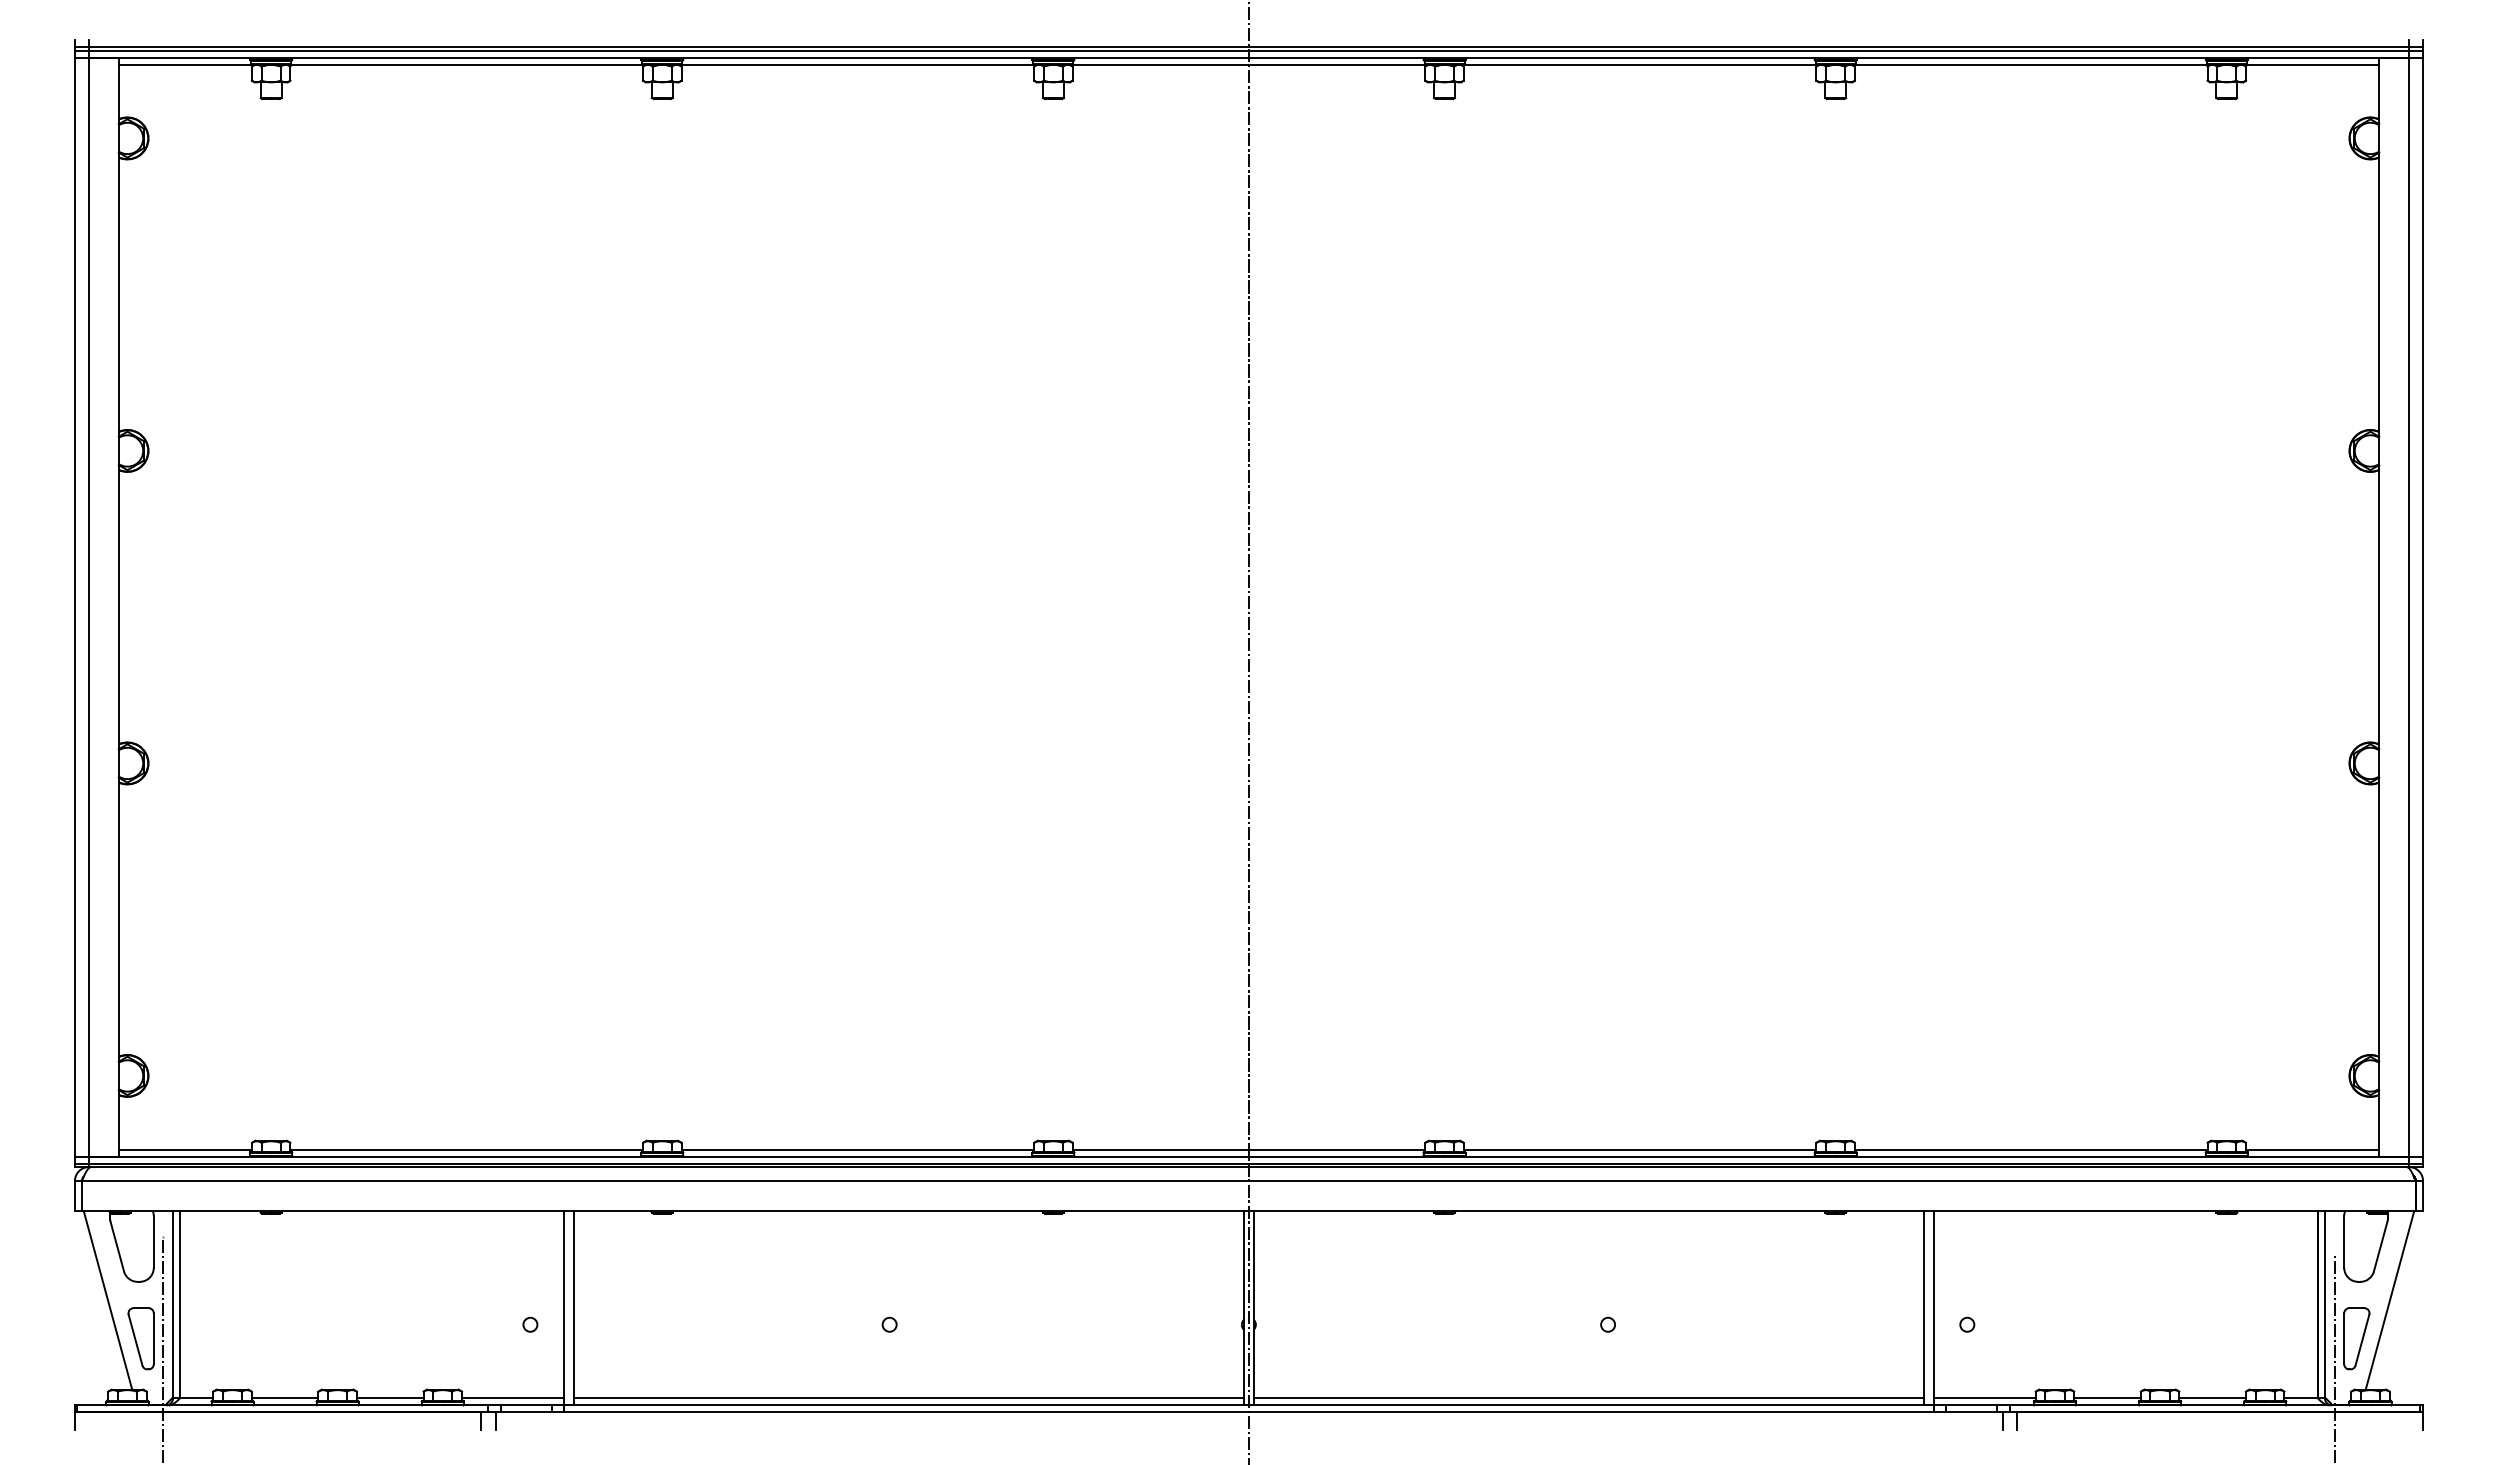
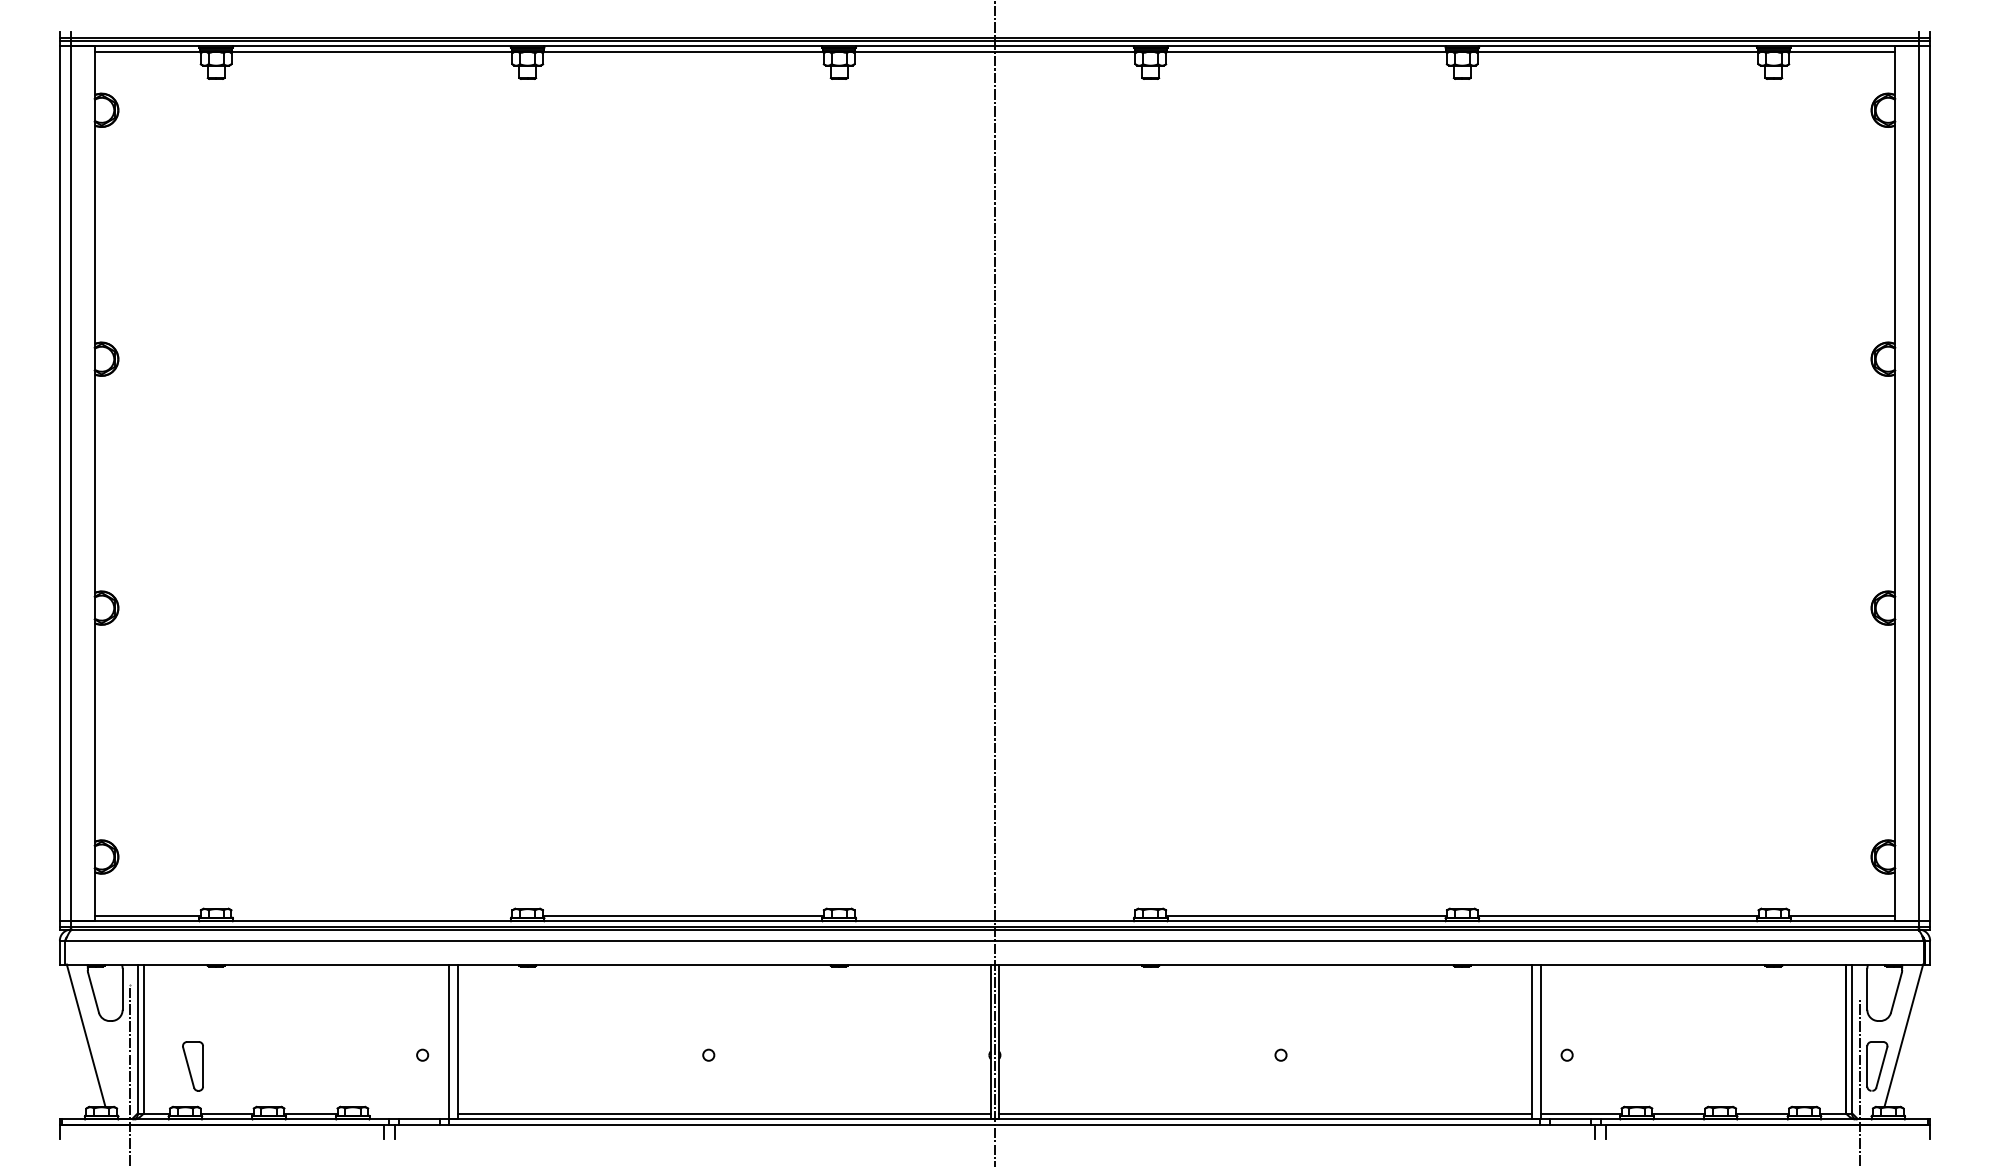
line: (466, 1149) -> (371, 915), removed
line: (1248, 1149) -> (994, 915), removed
part: (140, 1338) -> (192, 1066), moved
line: (512, 1398) -> (408, 1113), removed

